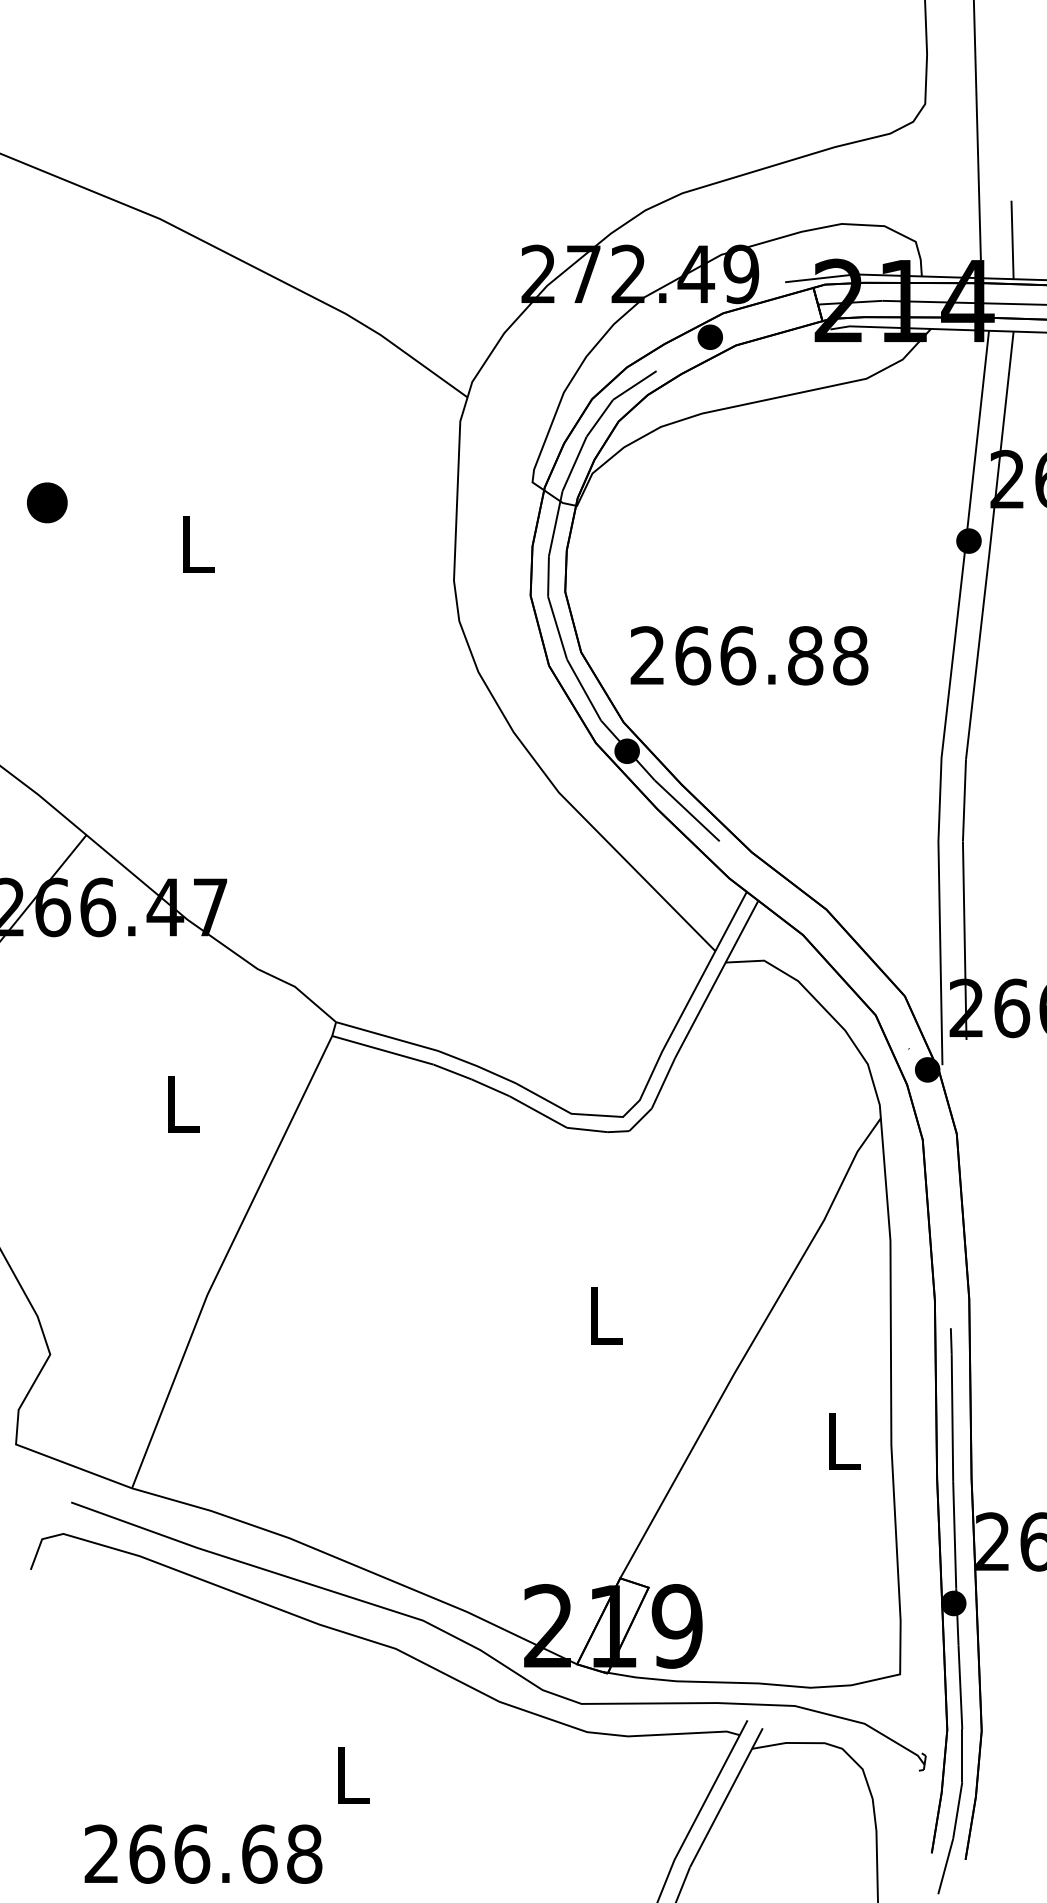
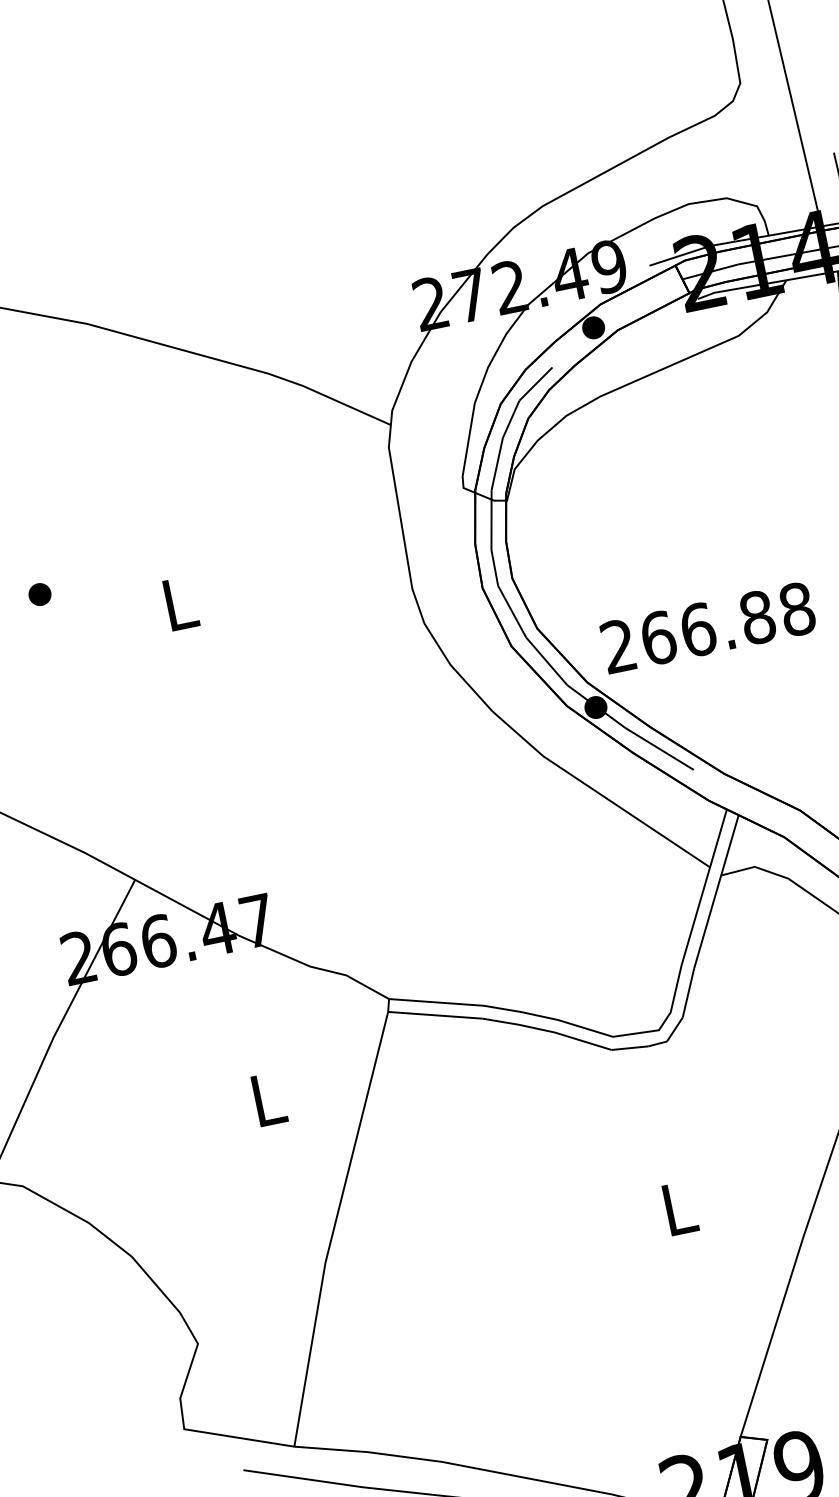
part: (46, 502) -> (39, 594), size x0.62
text: (749, 655) -> (708, 627), moved

